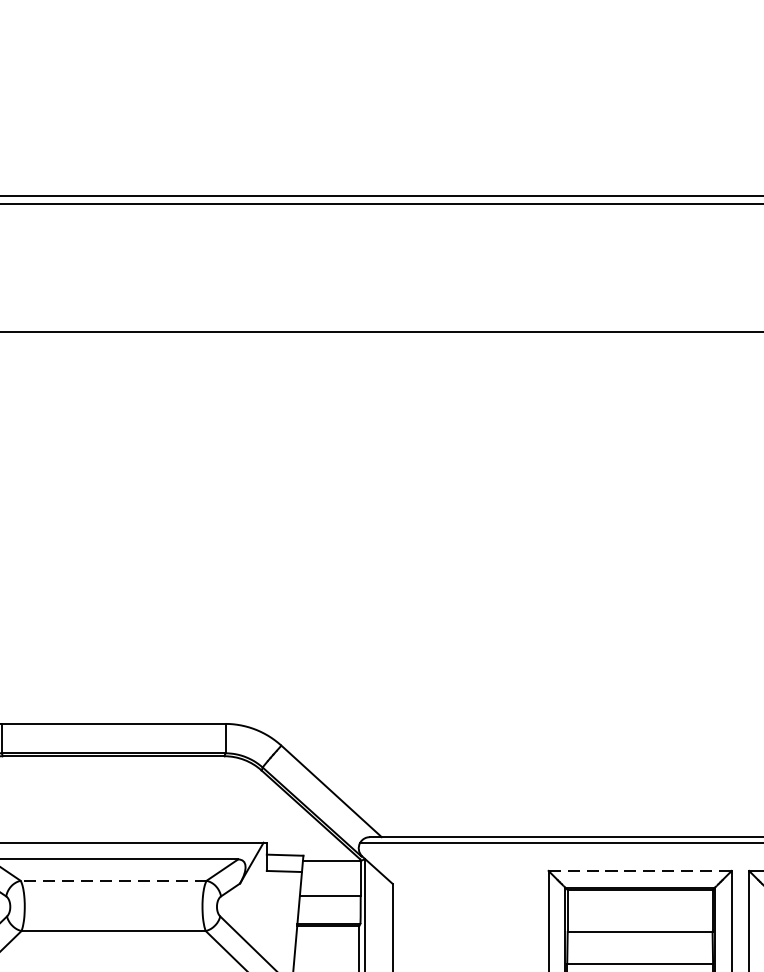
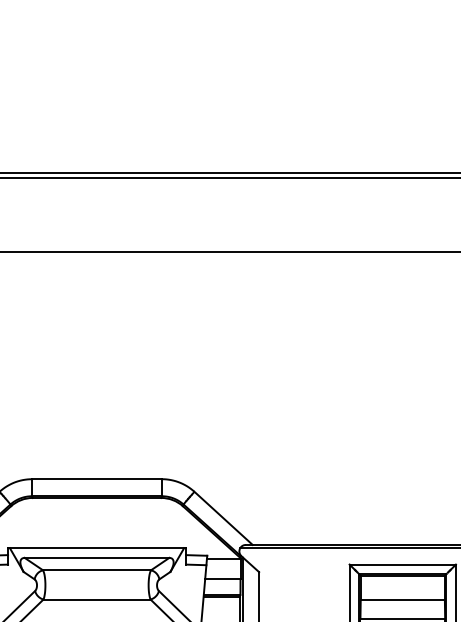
line: (641, 870) -> (403, 564), dashed -> solid
line: (114, 881) -> (97, 570), dashed -> solid

